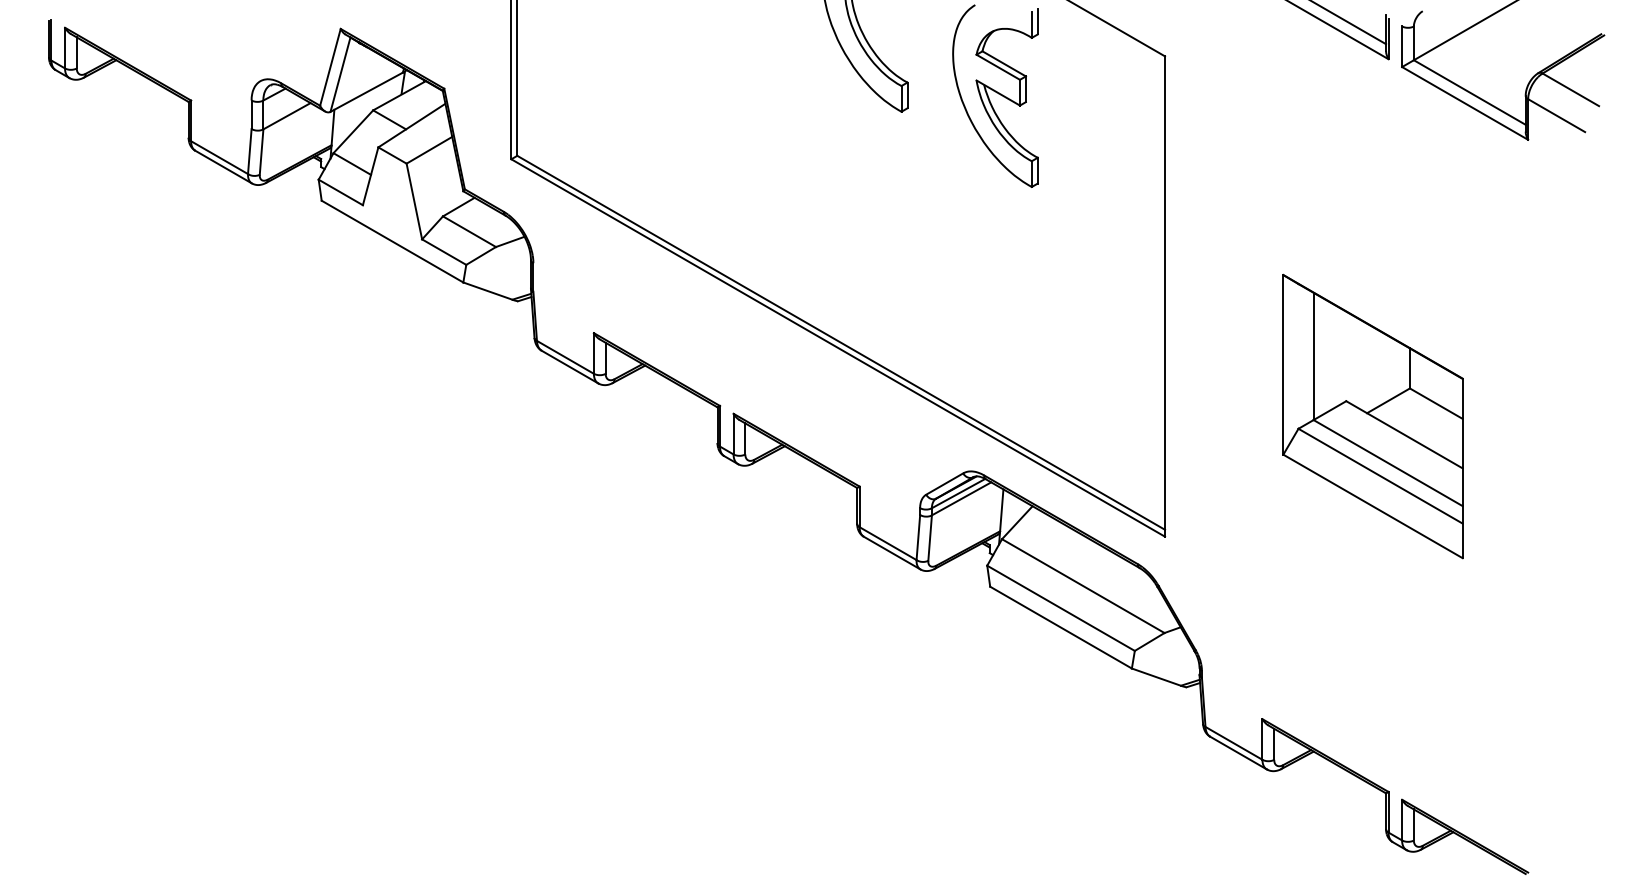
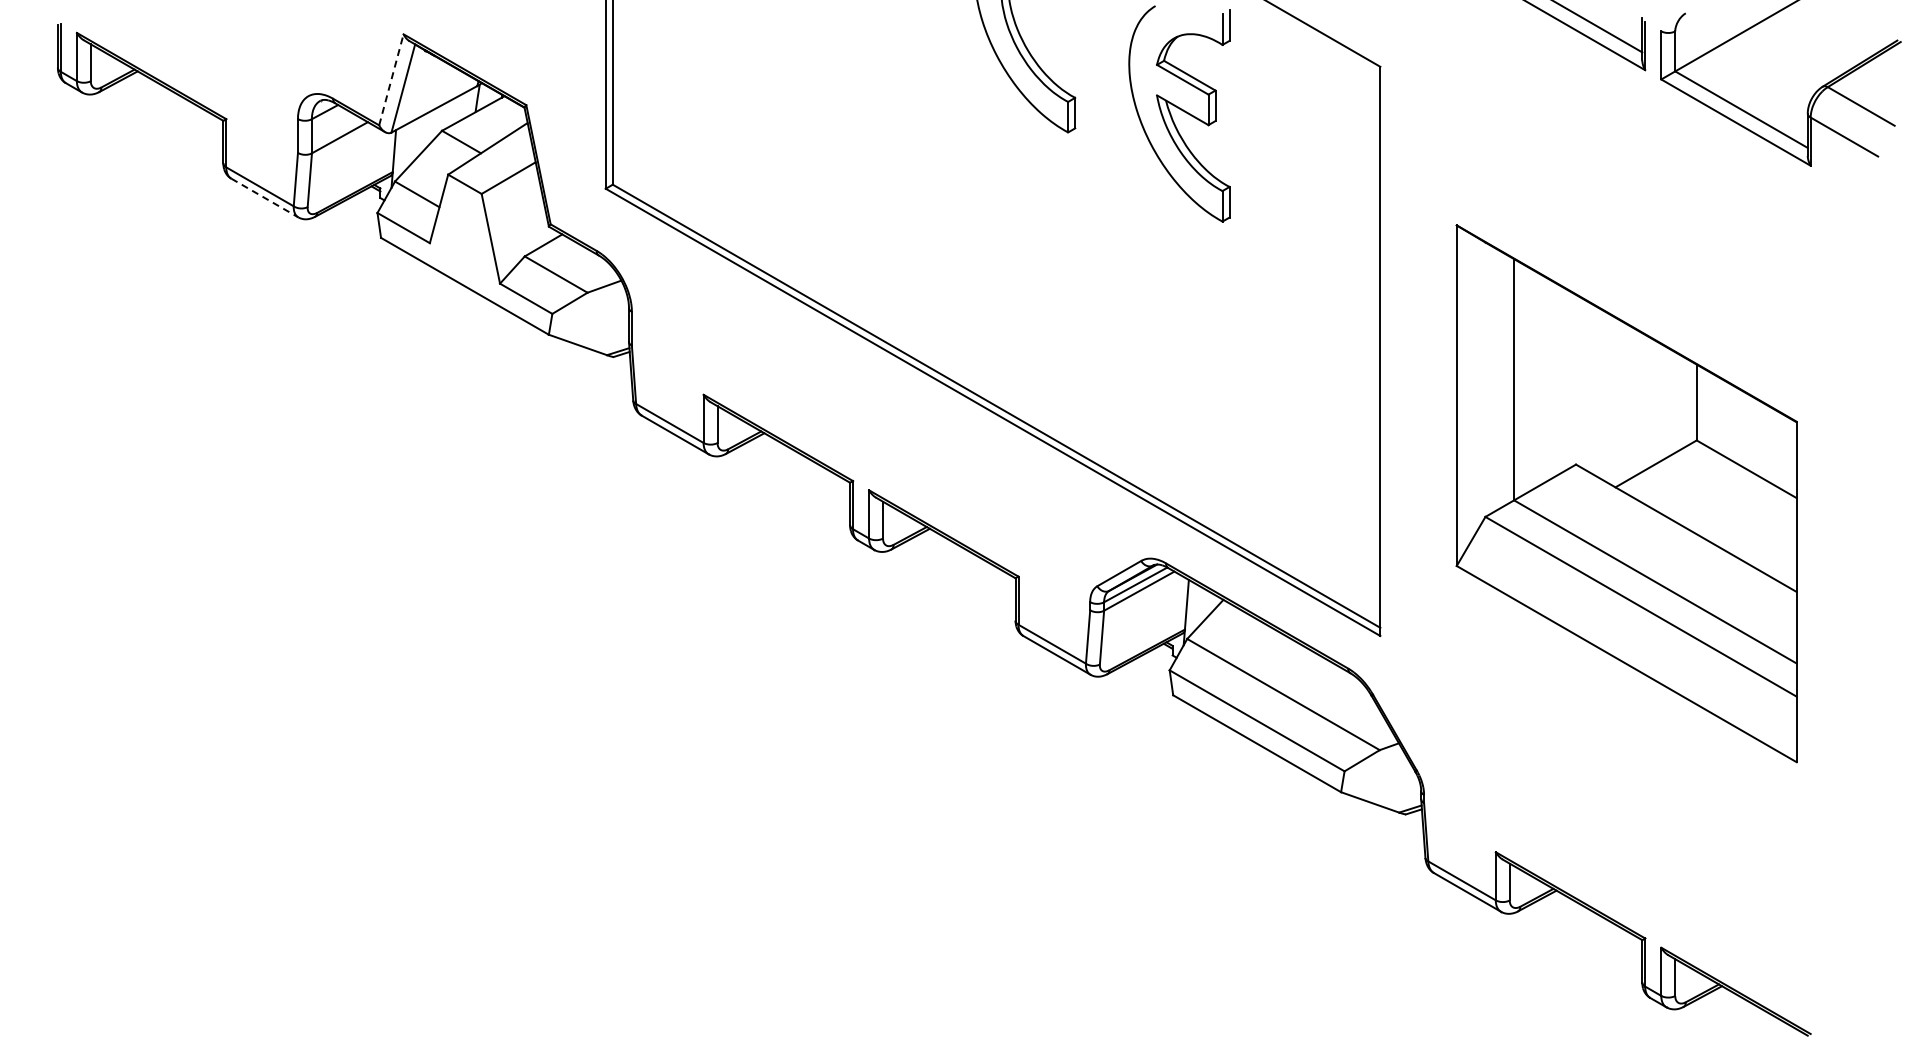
line: (330, 67) -> (391, 79), solid -> dashed
line: (223, 167) -> (264, 198), solid -> dashed
part: (1372, 416) -> (1626, 493), size x1.6

